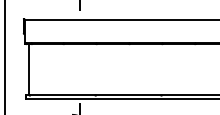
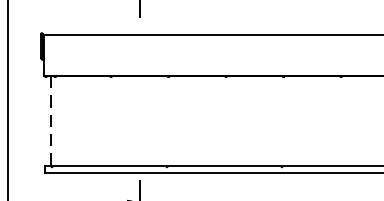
line: (29, 69) -> (51, 121), solid -> dashed

